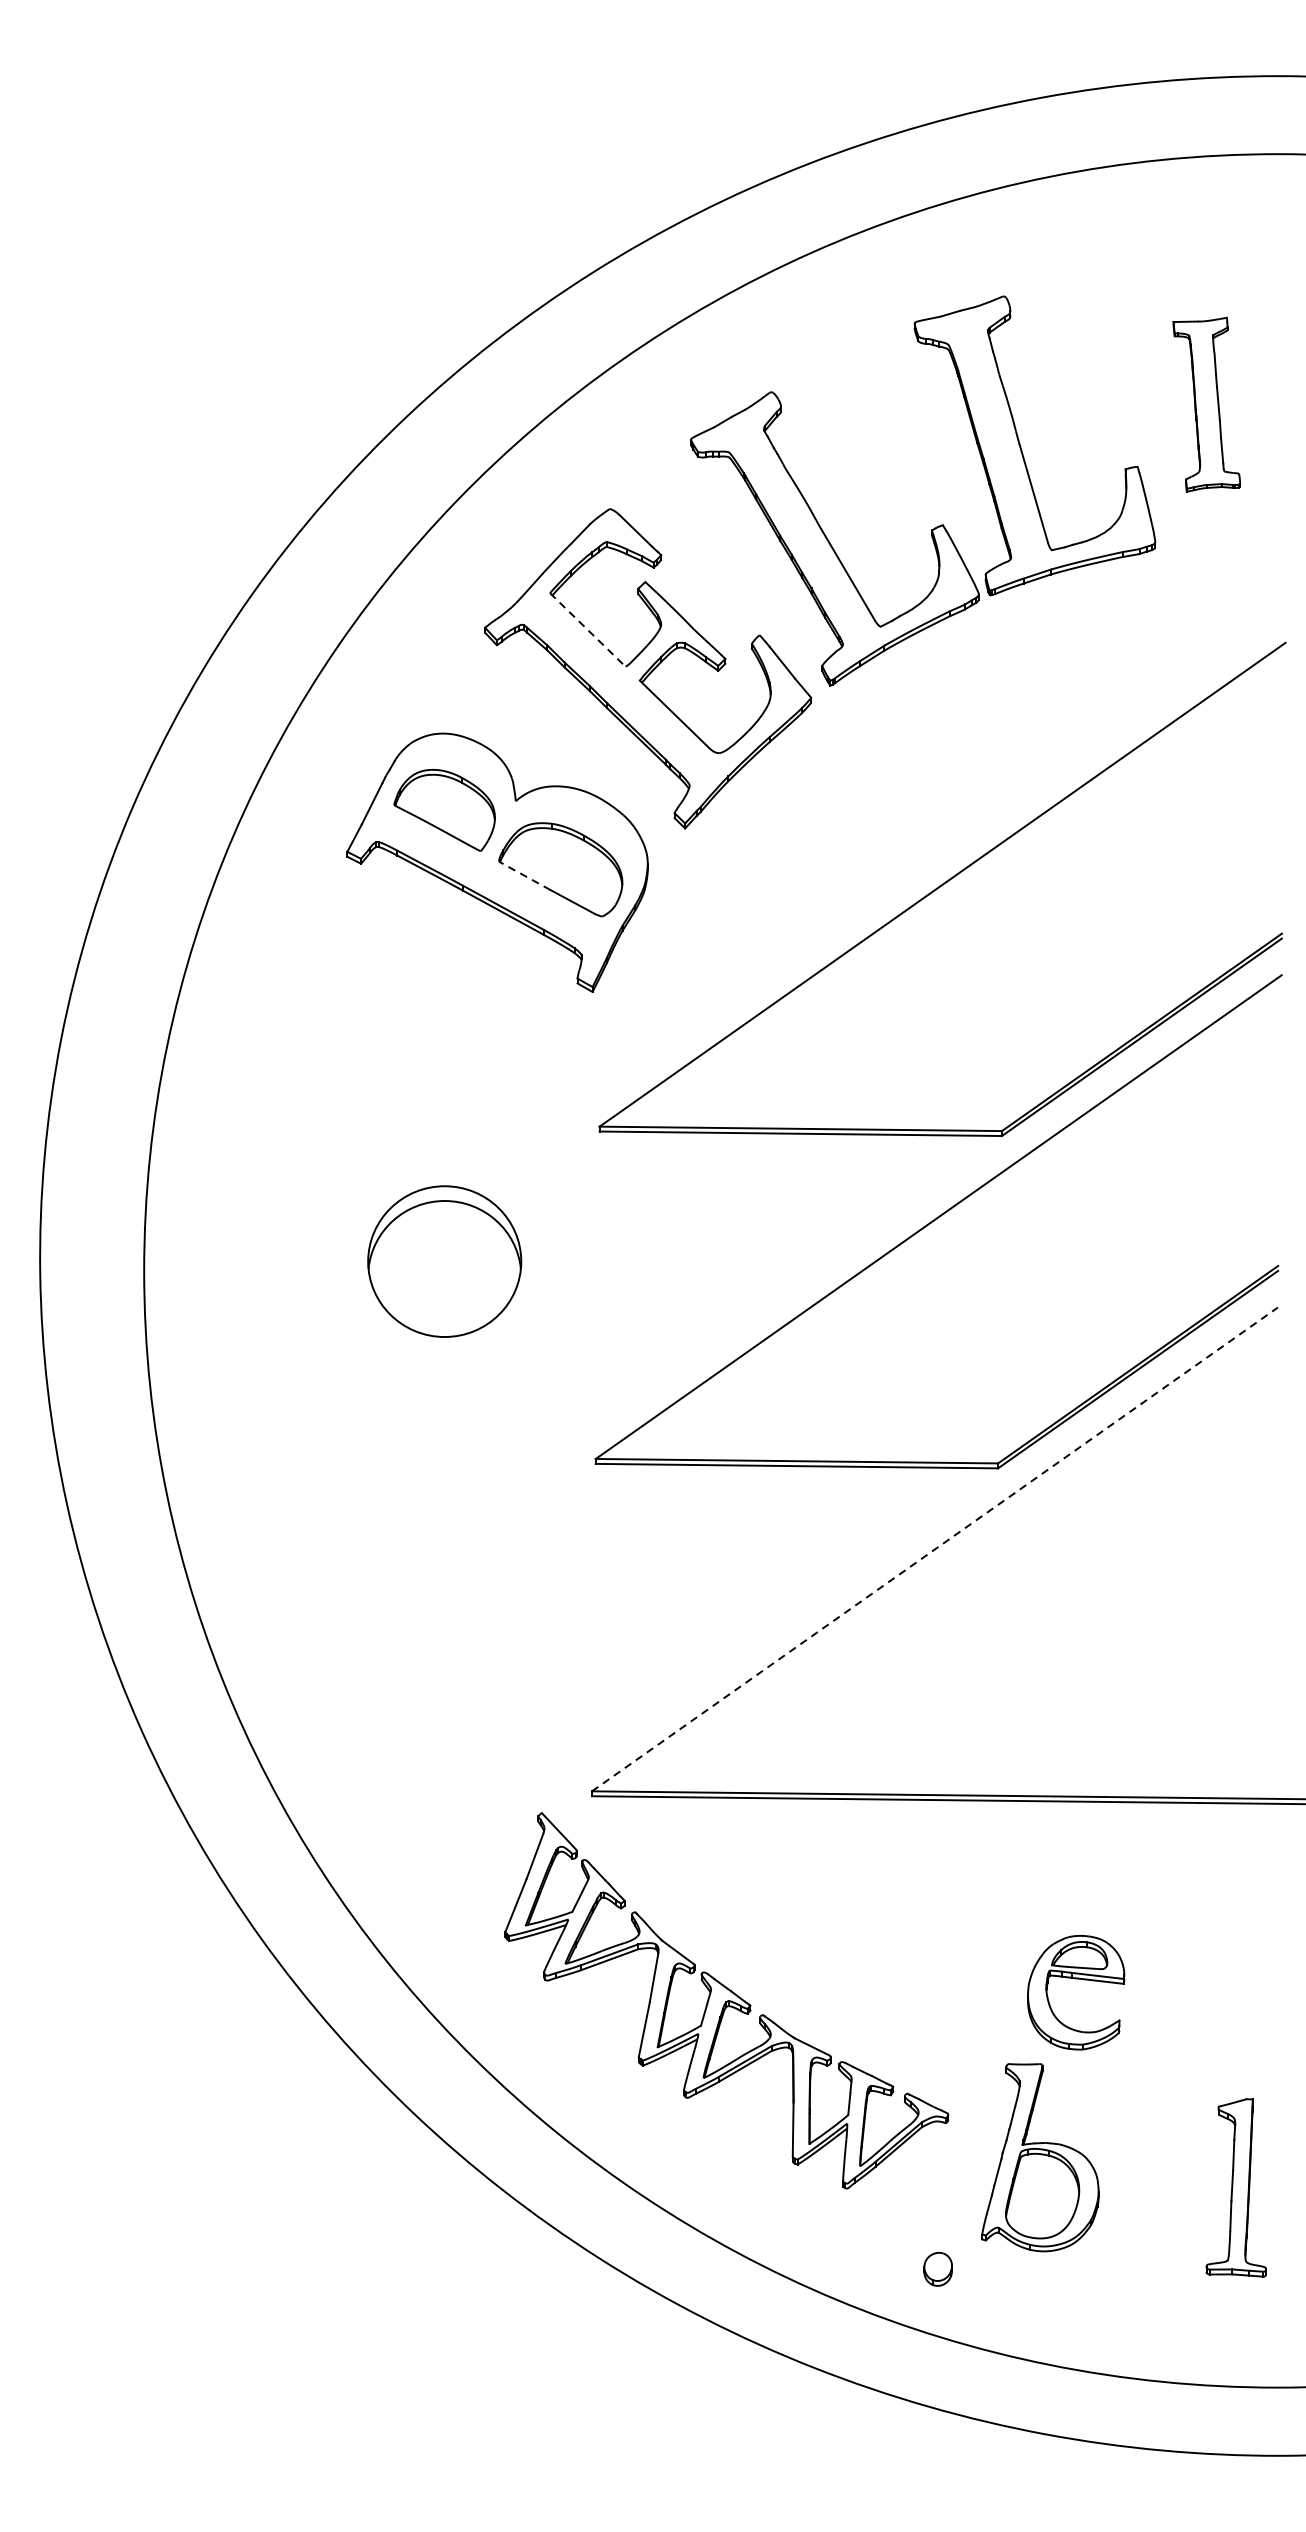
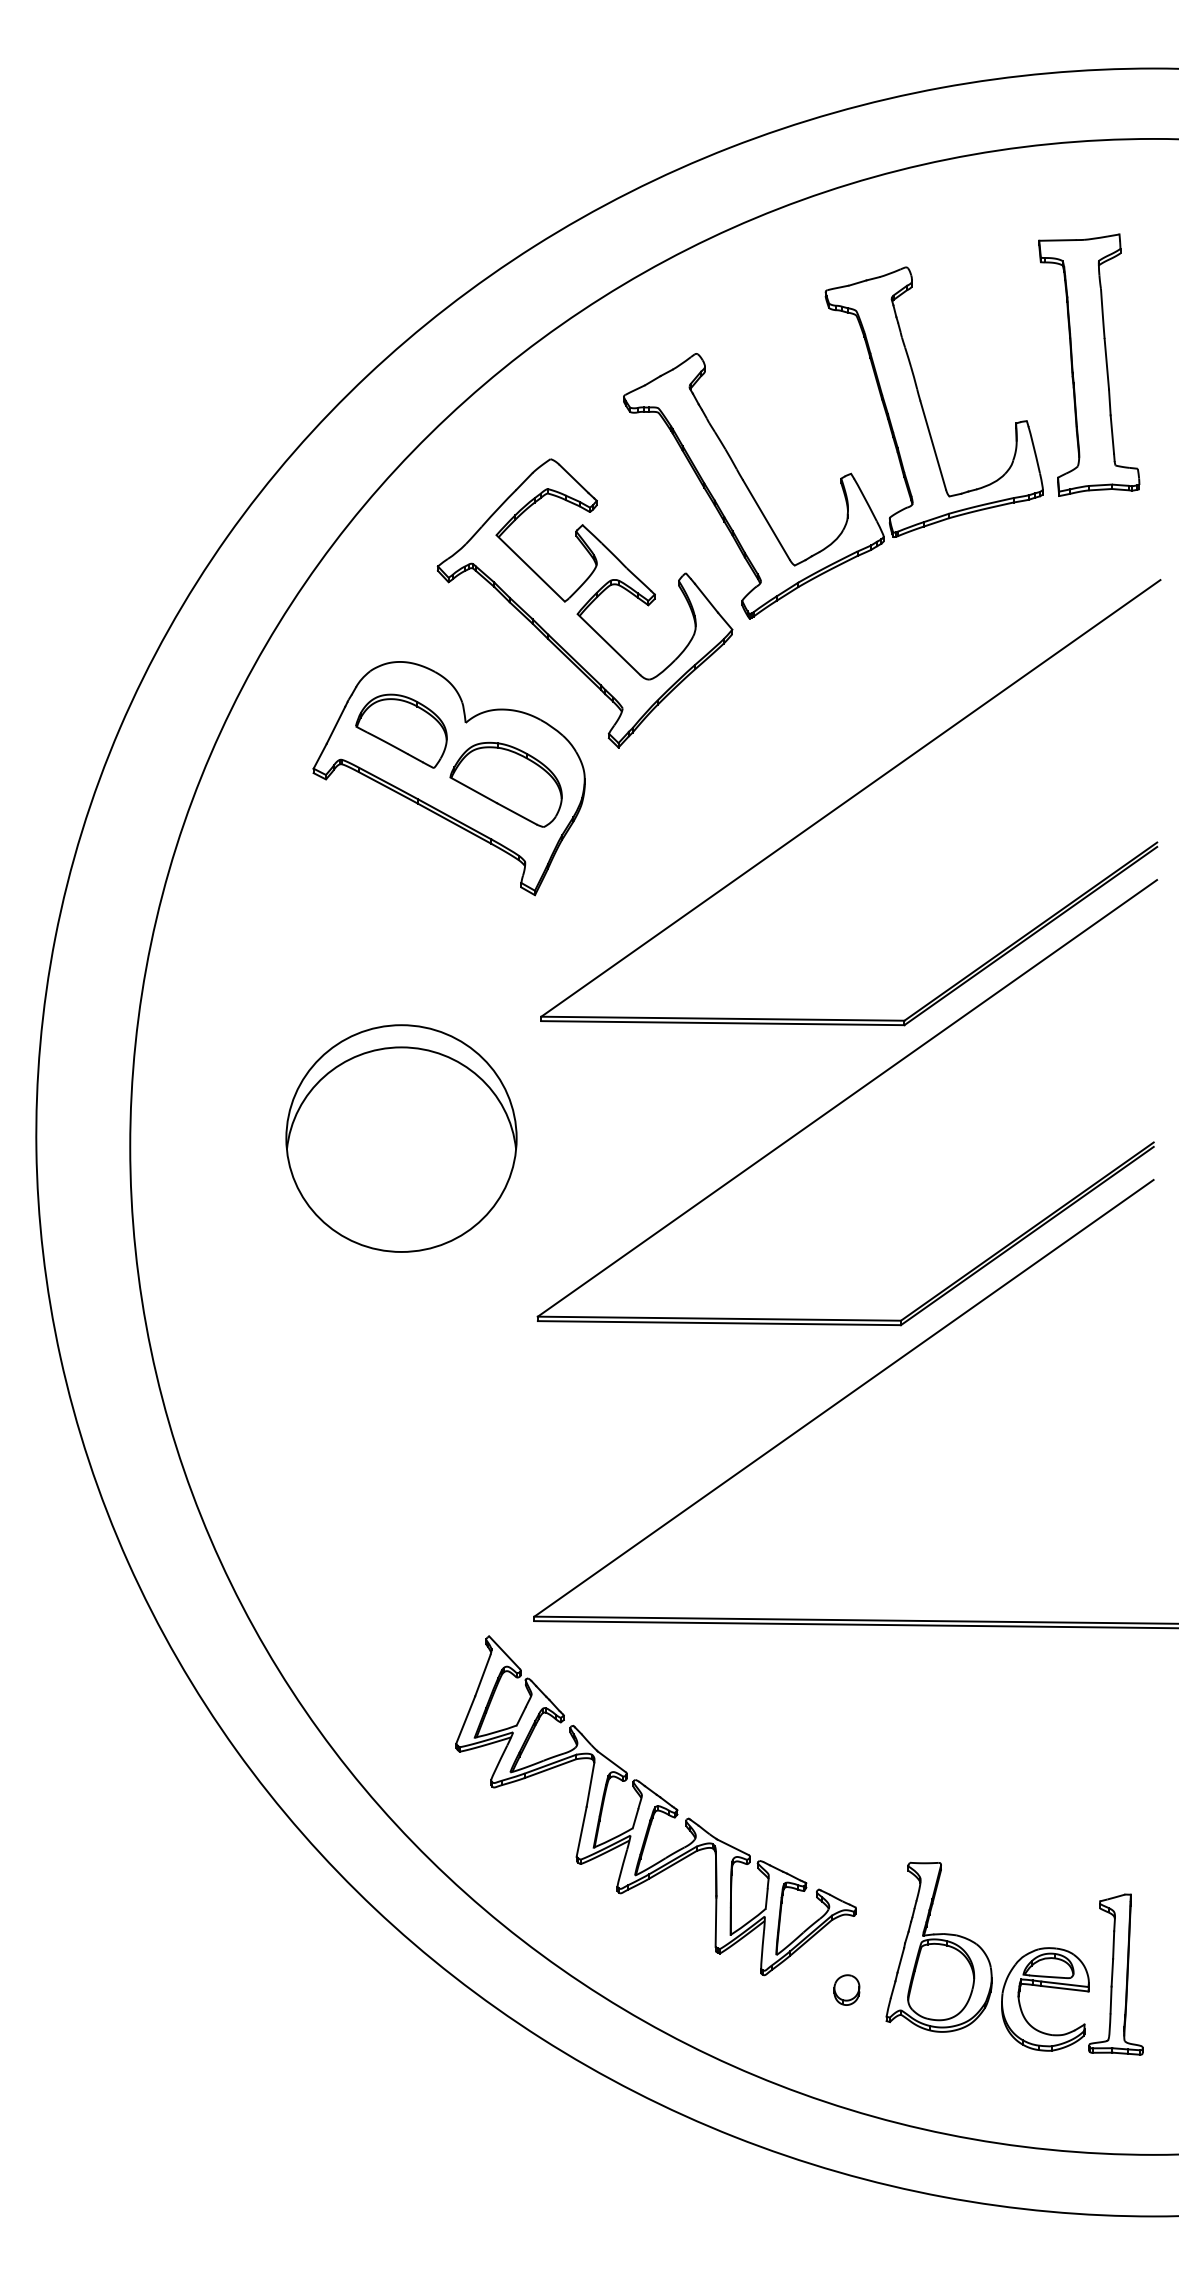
part: (1206, 404) -> (1089, 364), size x1.67
line: (587, 630) -> (530, 568), dashed -> solid
line: (524, 876) -> (473, 790), dashed -> solid
part: (444, 1261) -> (401, 1138), size x1.67
line: (935, 1549) -> (844, 1398), dashed -> solid
part: (1076, 1979) -> (1045, 1987), moved
part: (937, 2268) -> (846, 1989), moved

